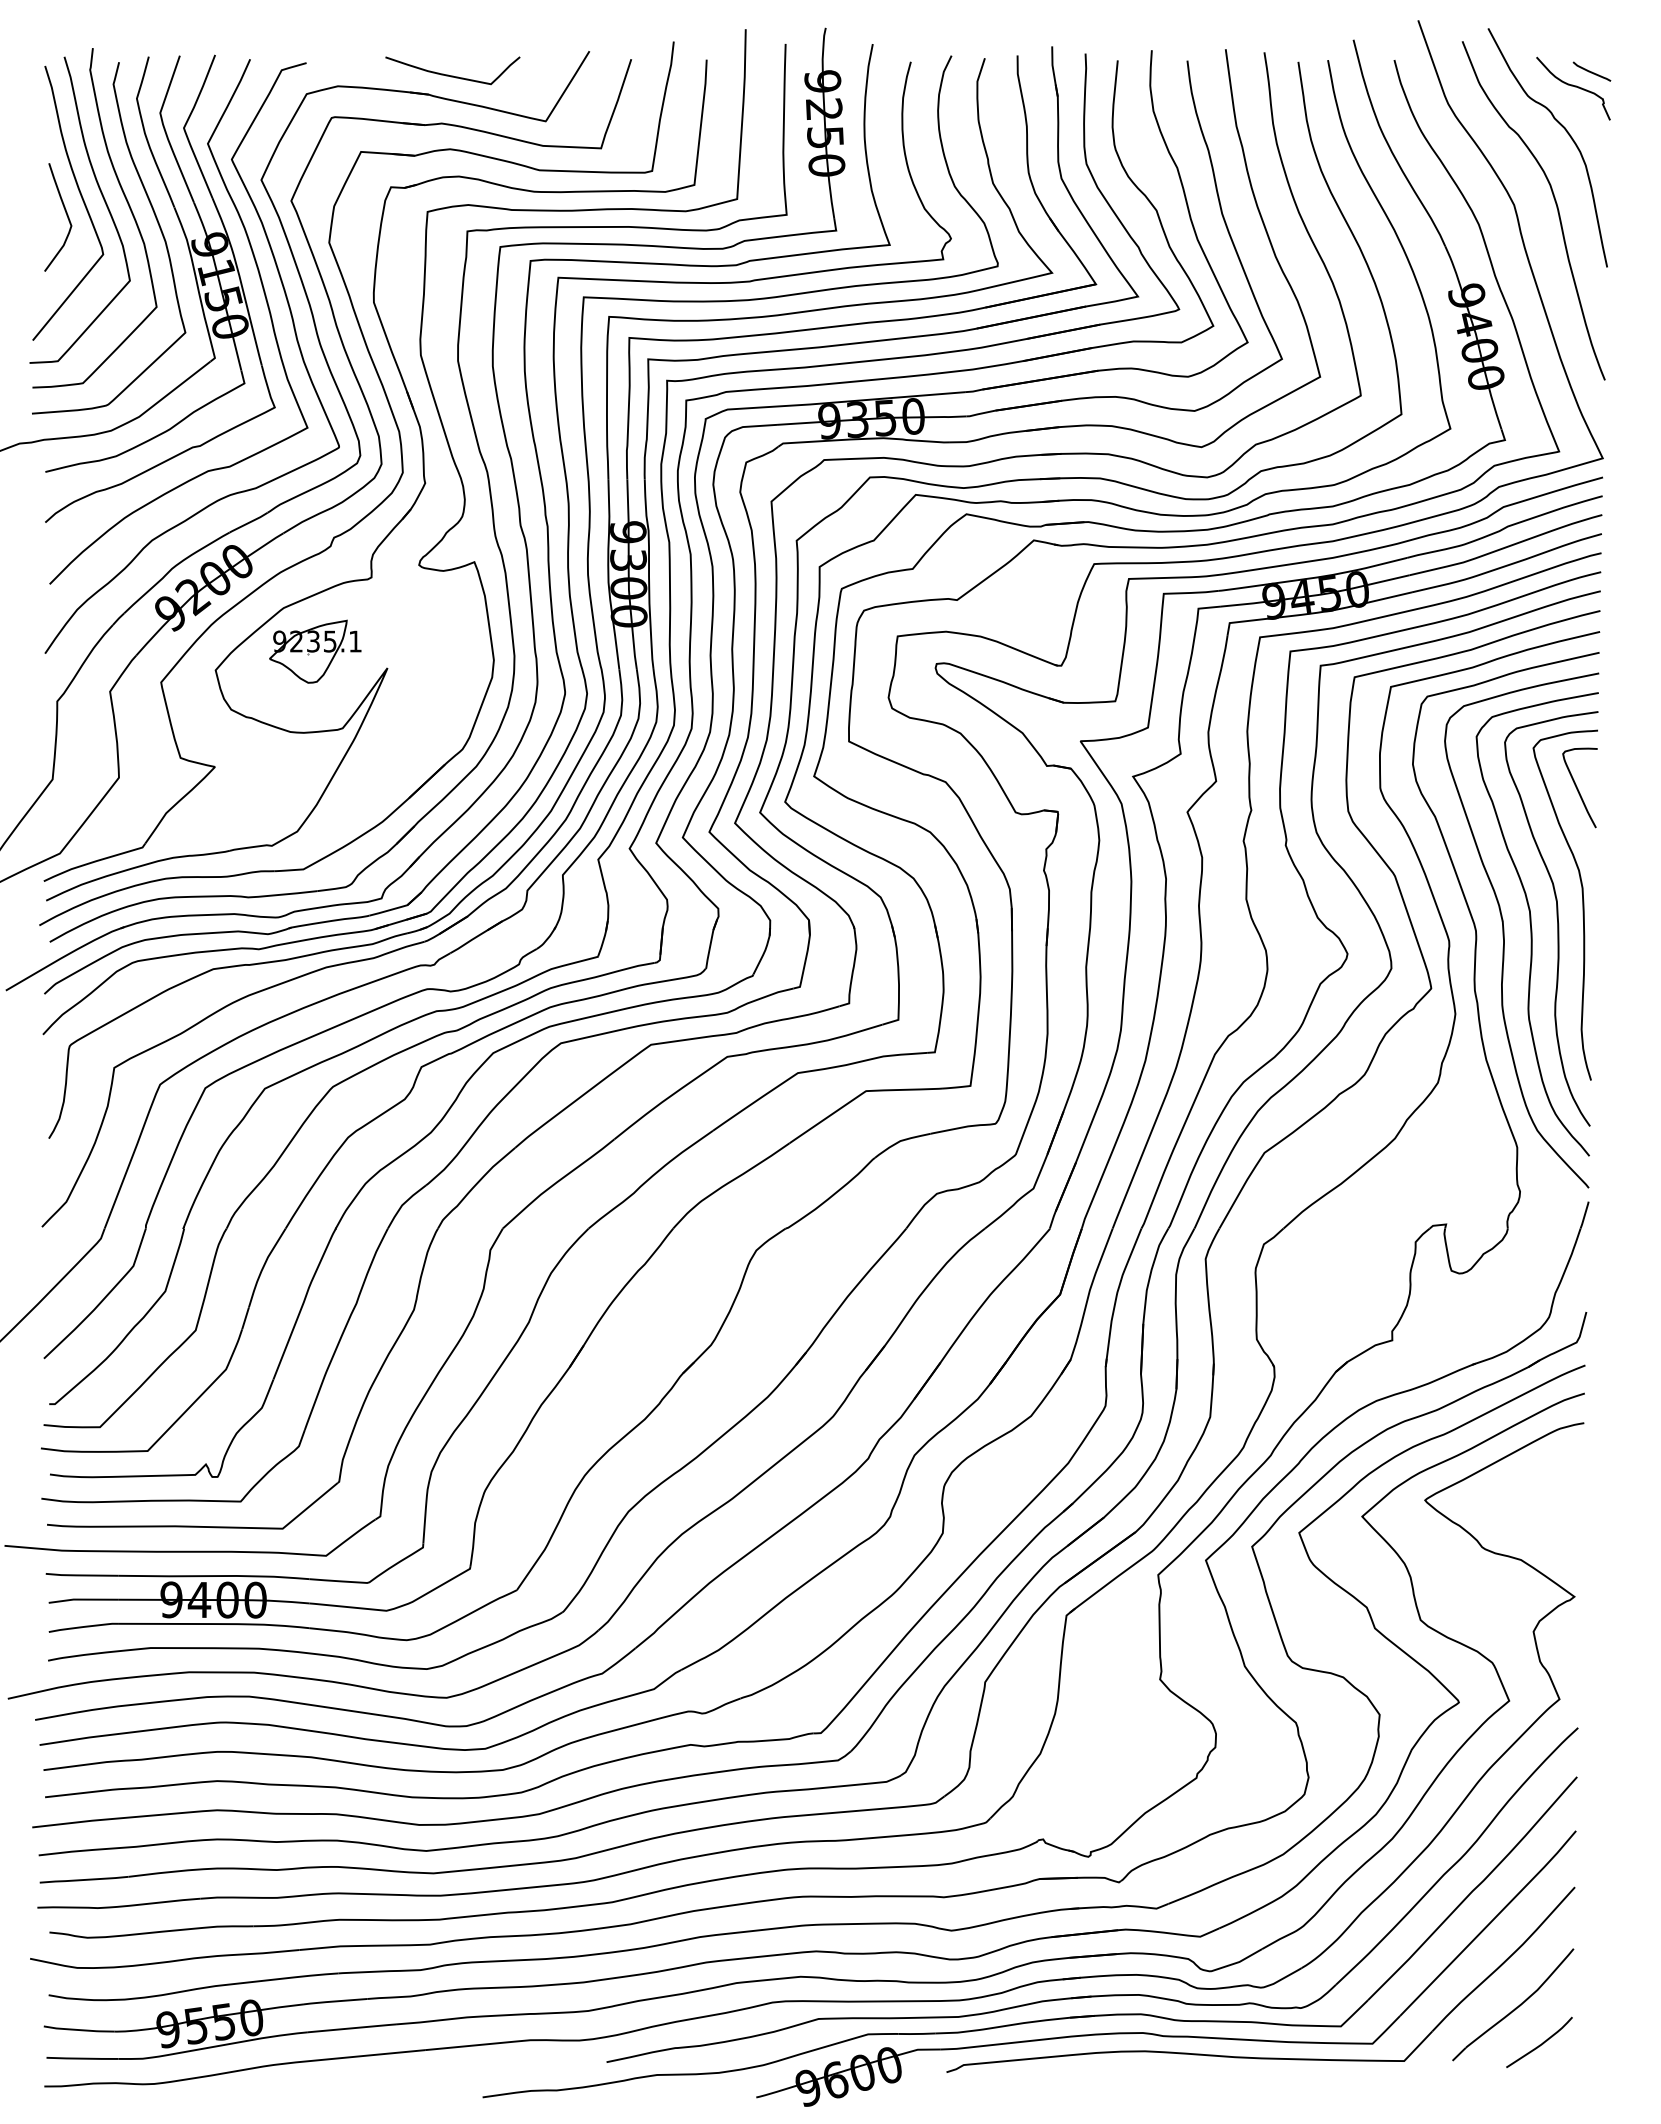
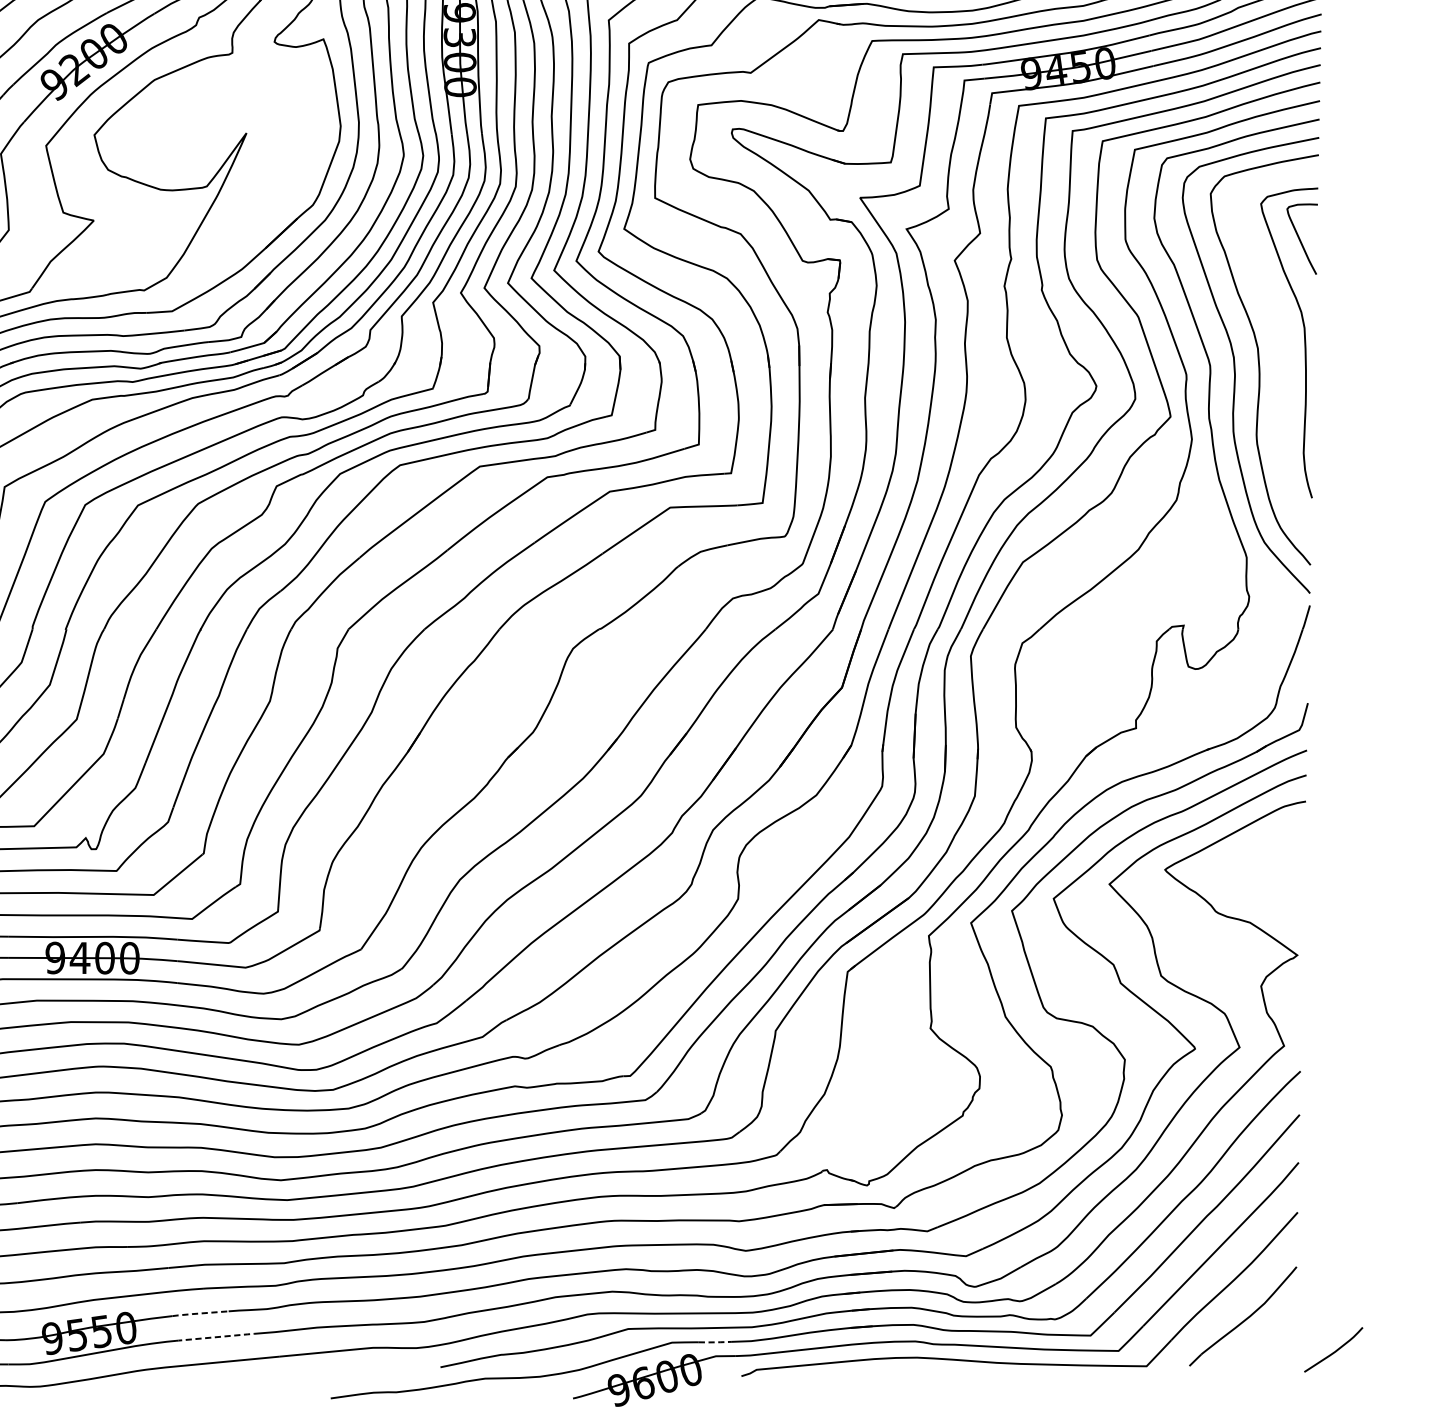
part: (315, 651) -> (182, 118), removed
curve: (1556, 917) -> (1281, 353), removed
line: (334, 2001) -> (199, 1313), solid -> dashed
line: (352, 2028) -> (215, 1337), solid -> dashed
line: (917, 2033) -> (715, 1341), solid -> dashed
curve: (1541, 2043) -> (1335, 1350), moved

